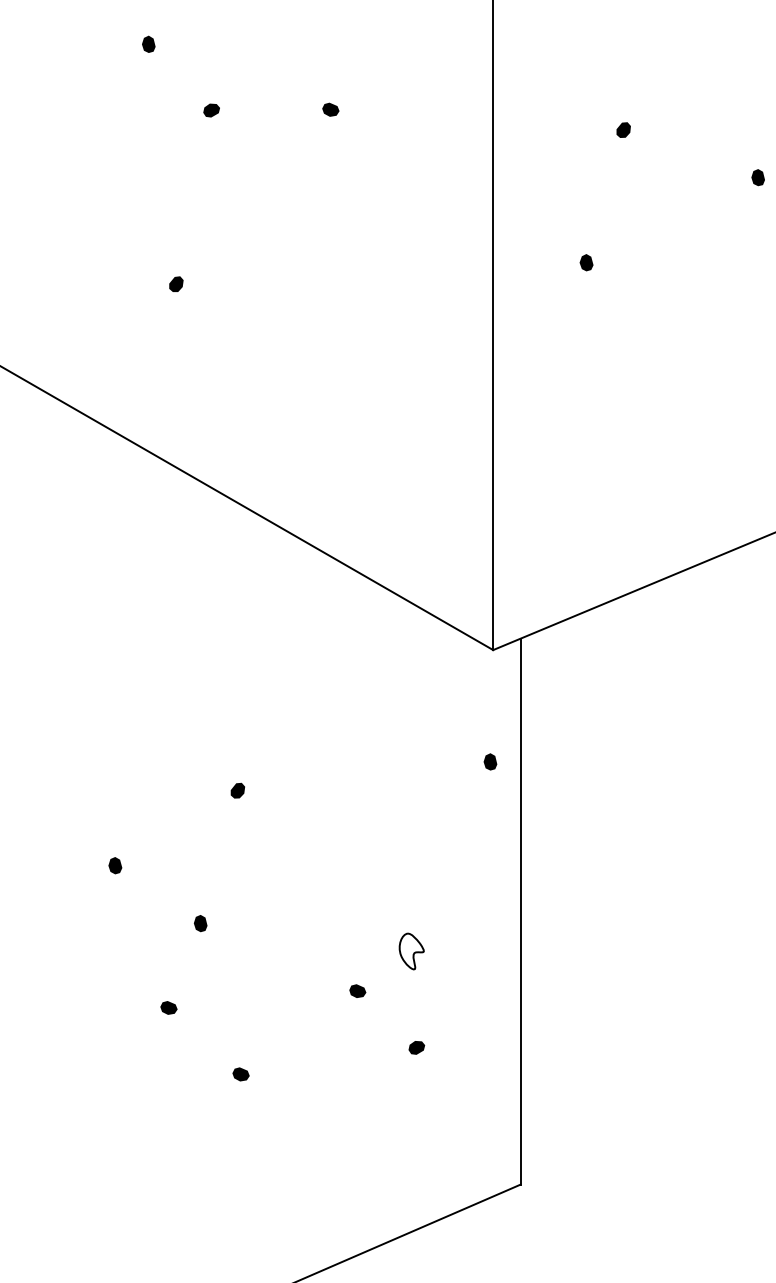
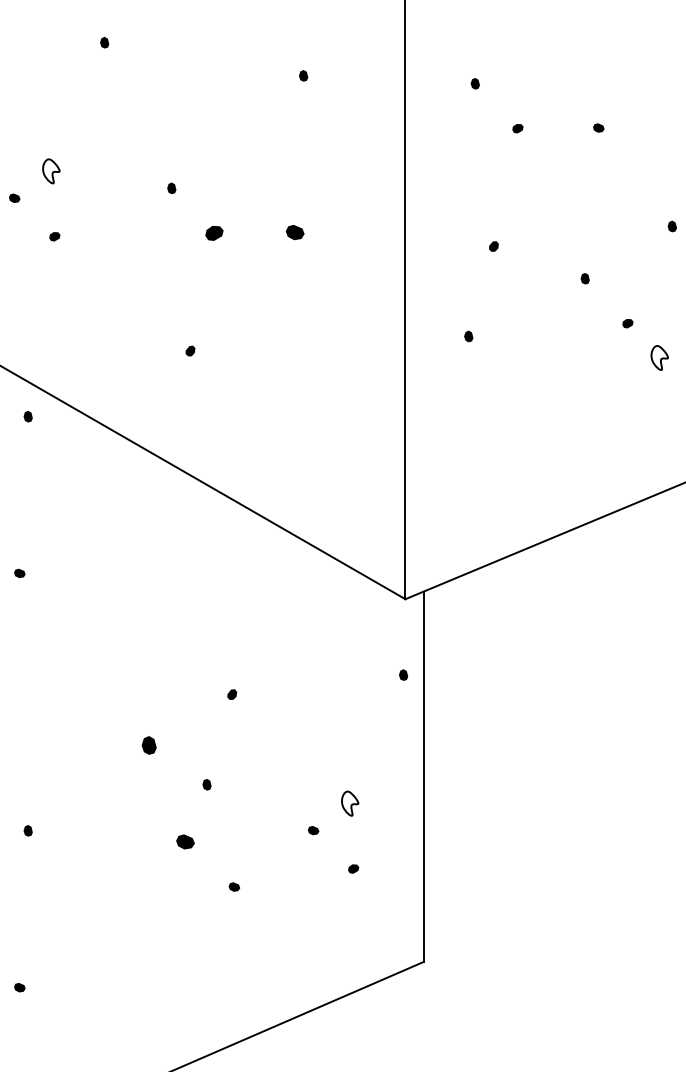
part: (211, 109) -> (214, 232), size x1.6
part: (331, 109) -> (295, 232), size x1.6
part: (114, 865) -> (148, 745), size x1.6
part: (168, 1007) -> (185, 841), size x1.6

